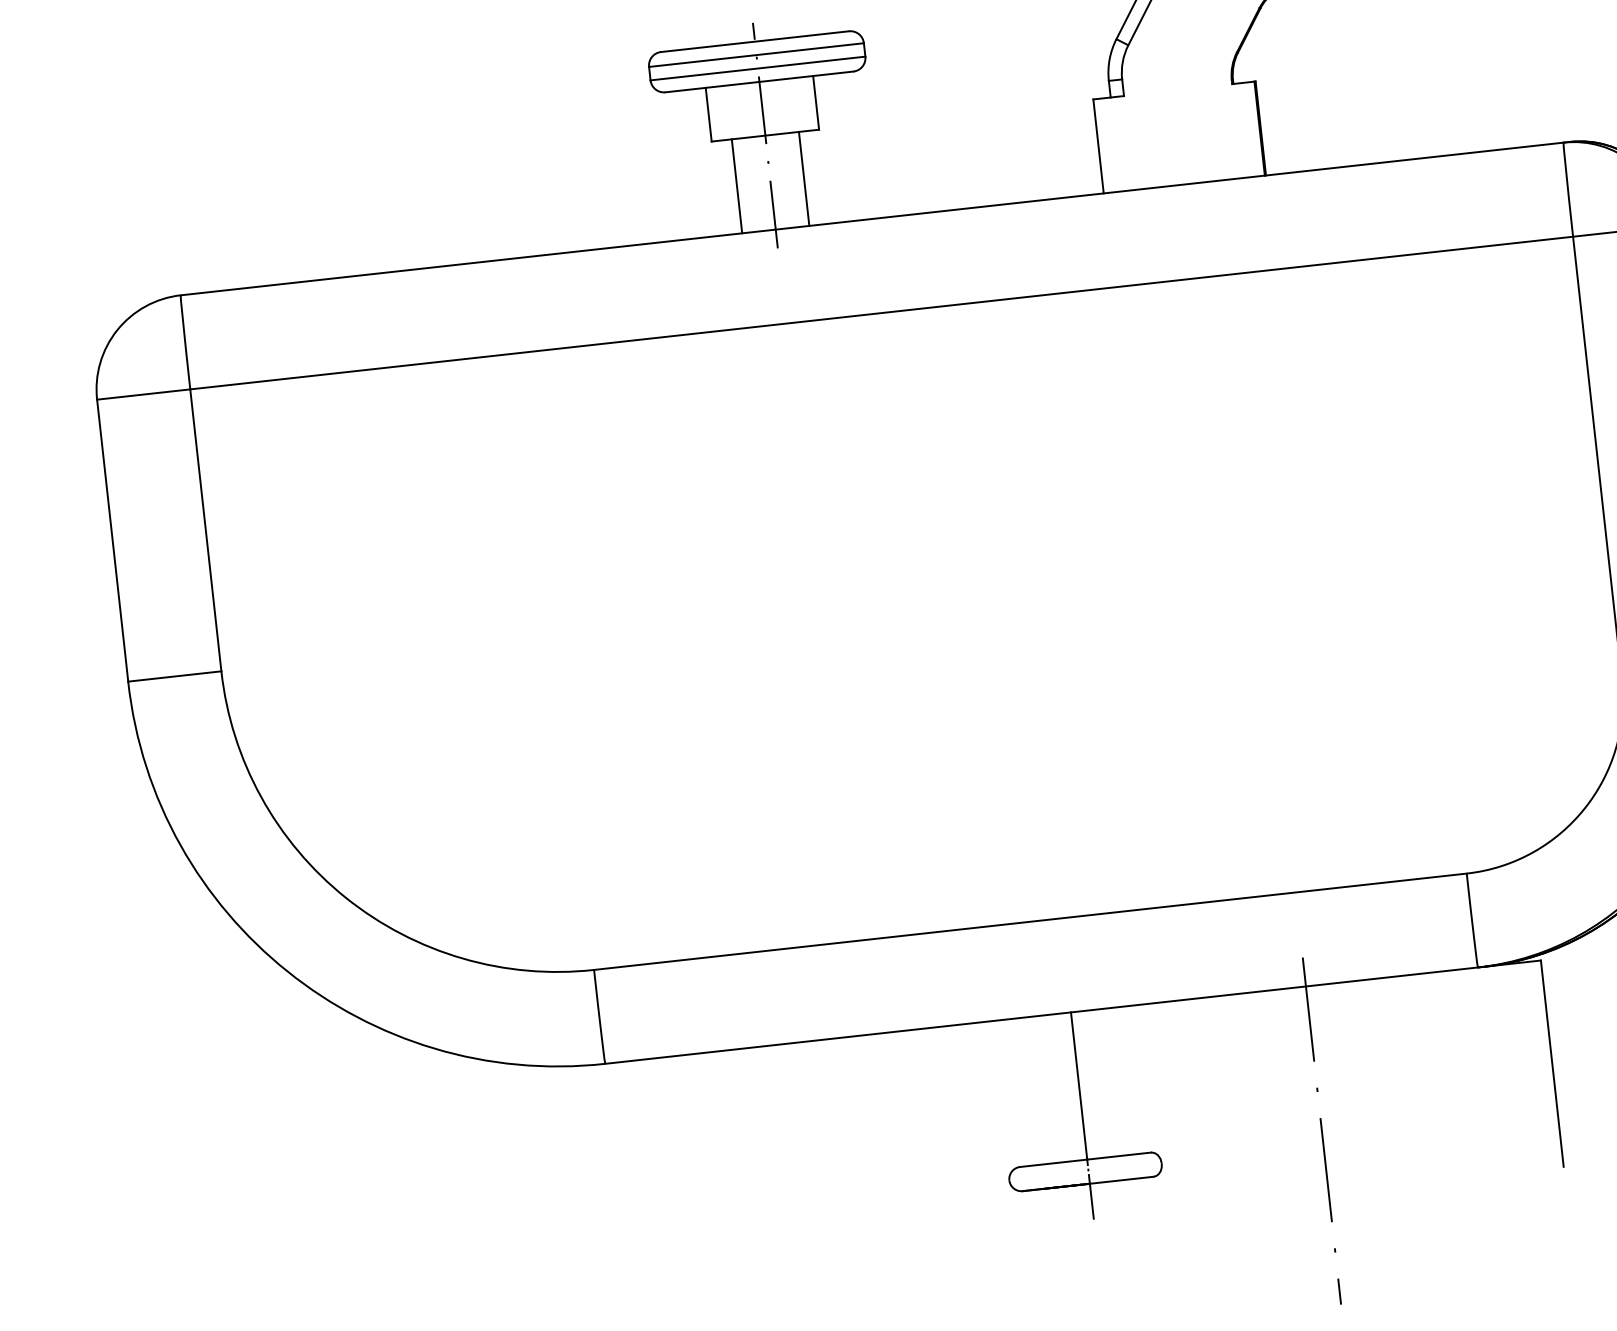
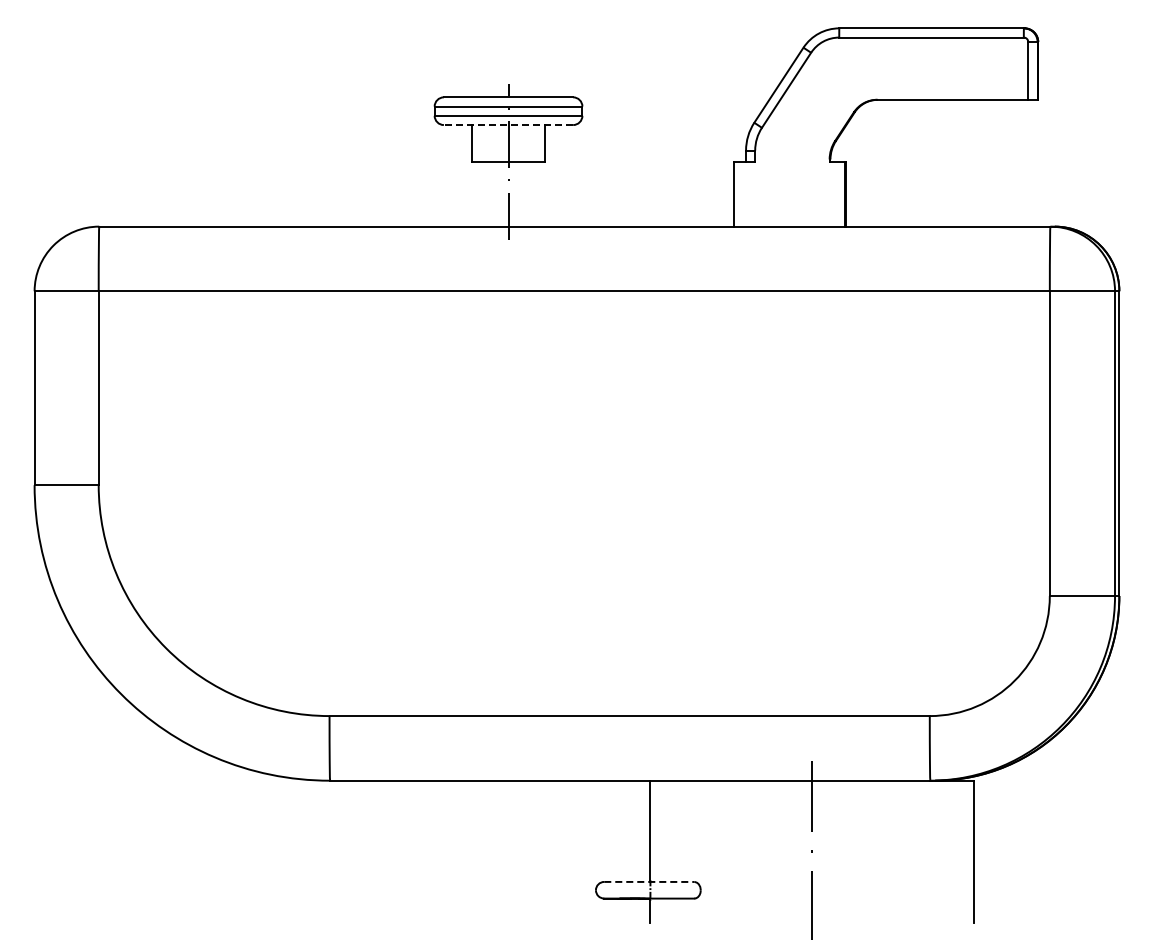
line: (759, 82) -> (508, 125), solid -> dashed
line: (803, 177) -> (531, 193), removed
line: (736, 185) -> (485, 193), removed
line: (1085, 1159) -> (649, 881), solid -> dashed

